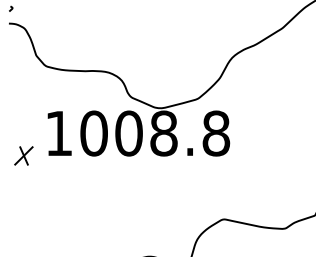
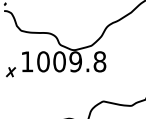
text: (163, 132) -> (75, 61), 1008.8 -> 1009.8

